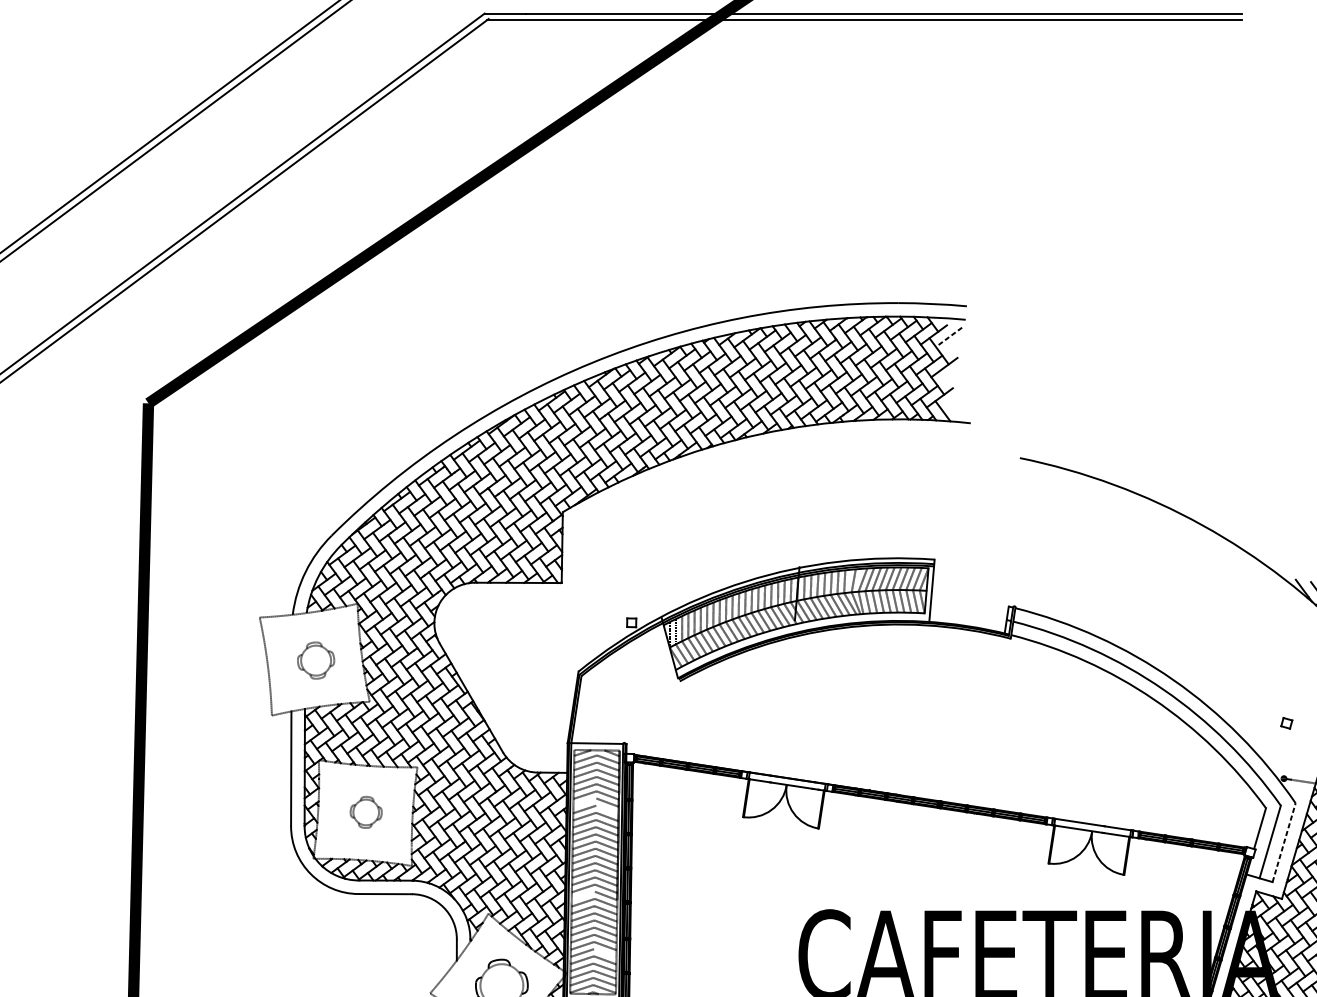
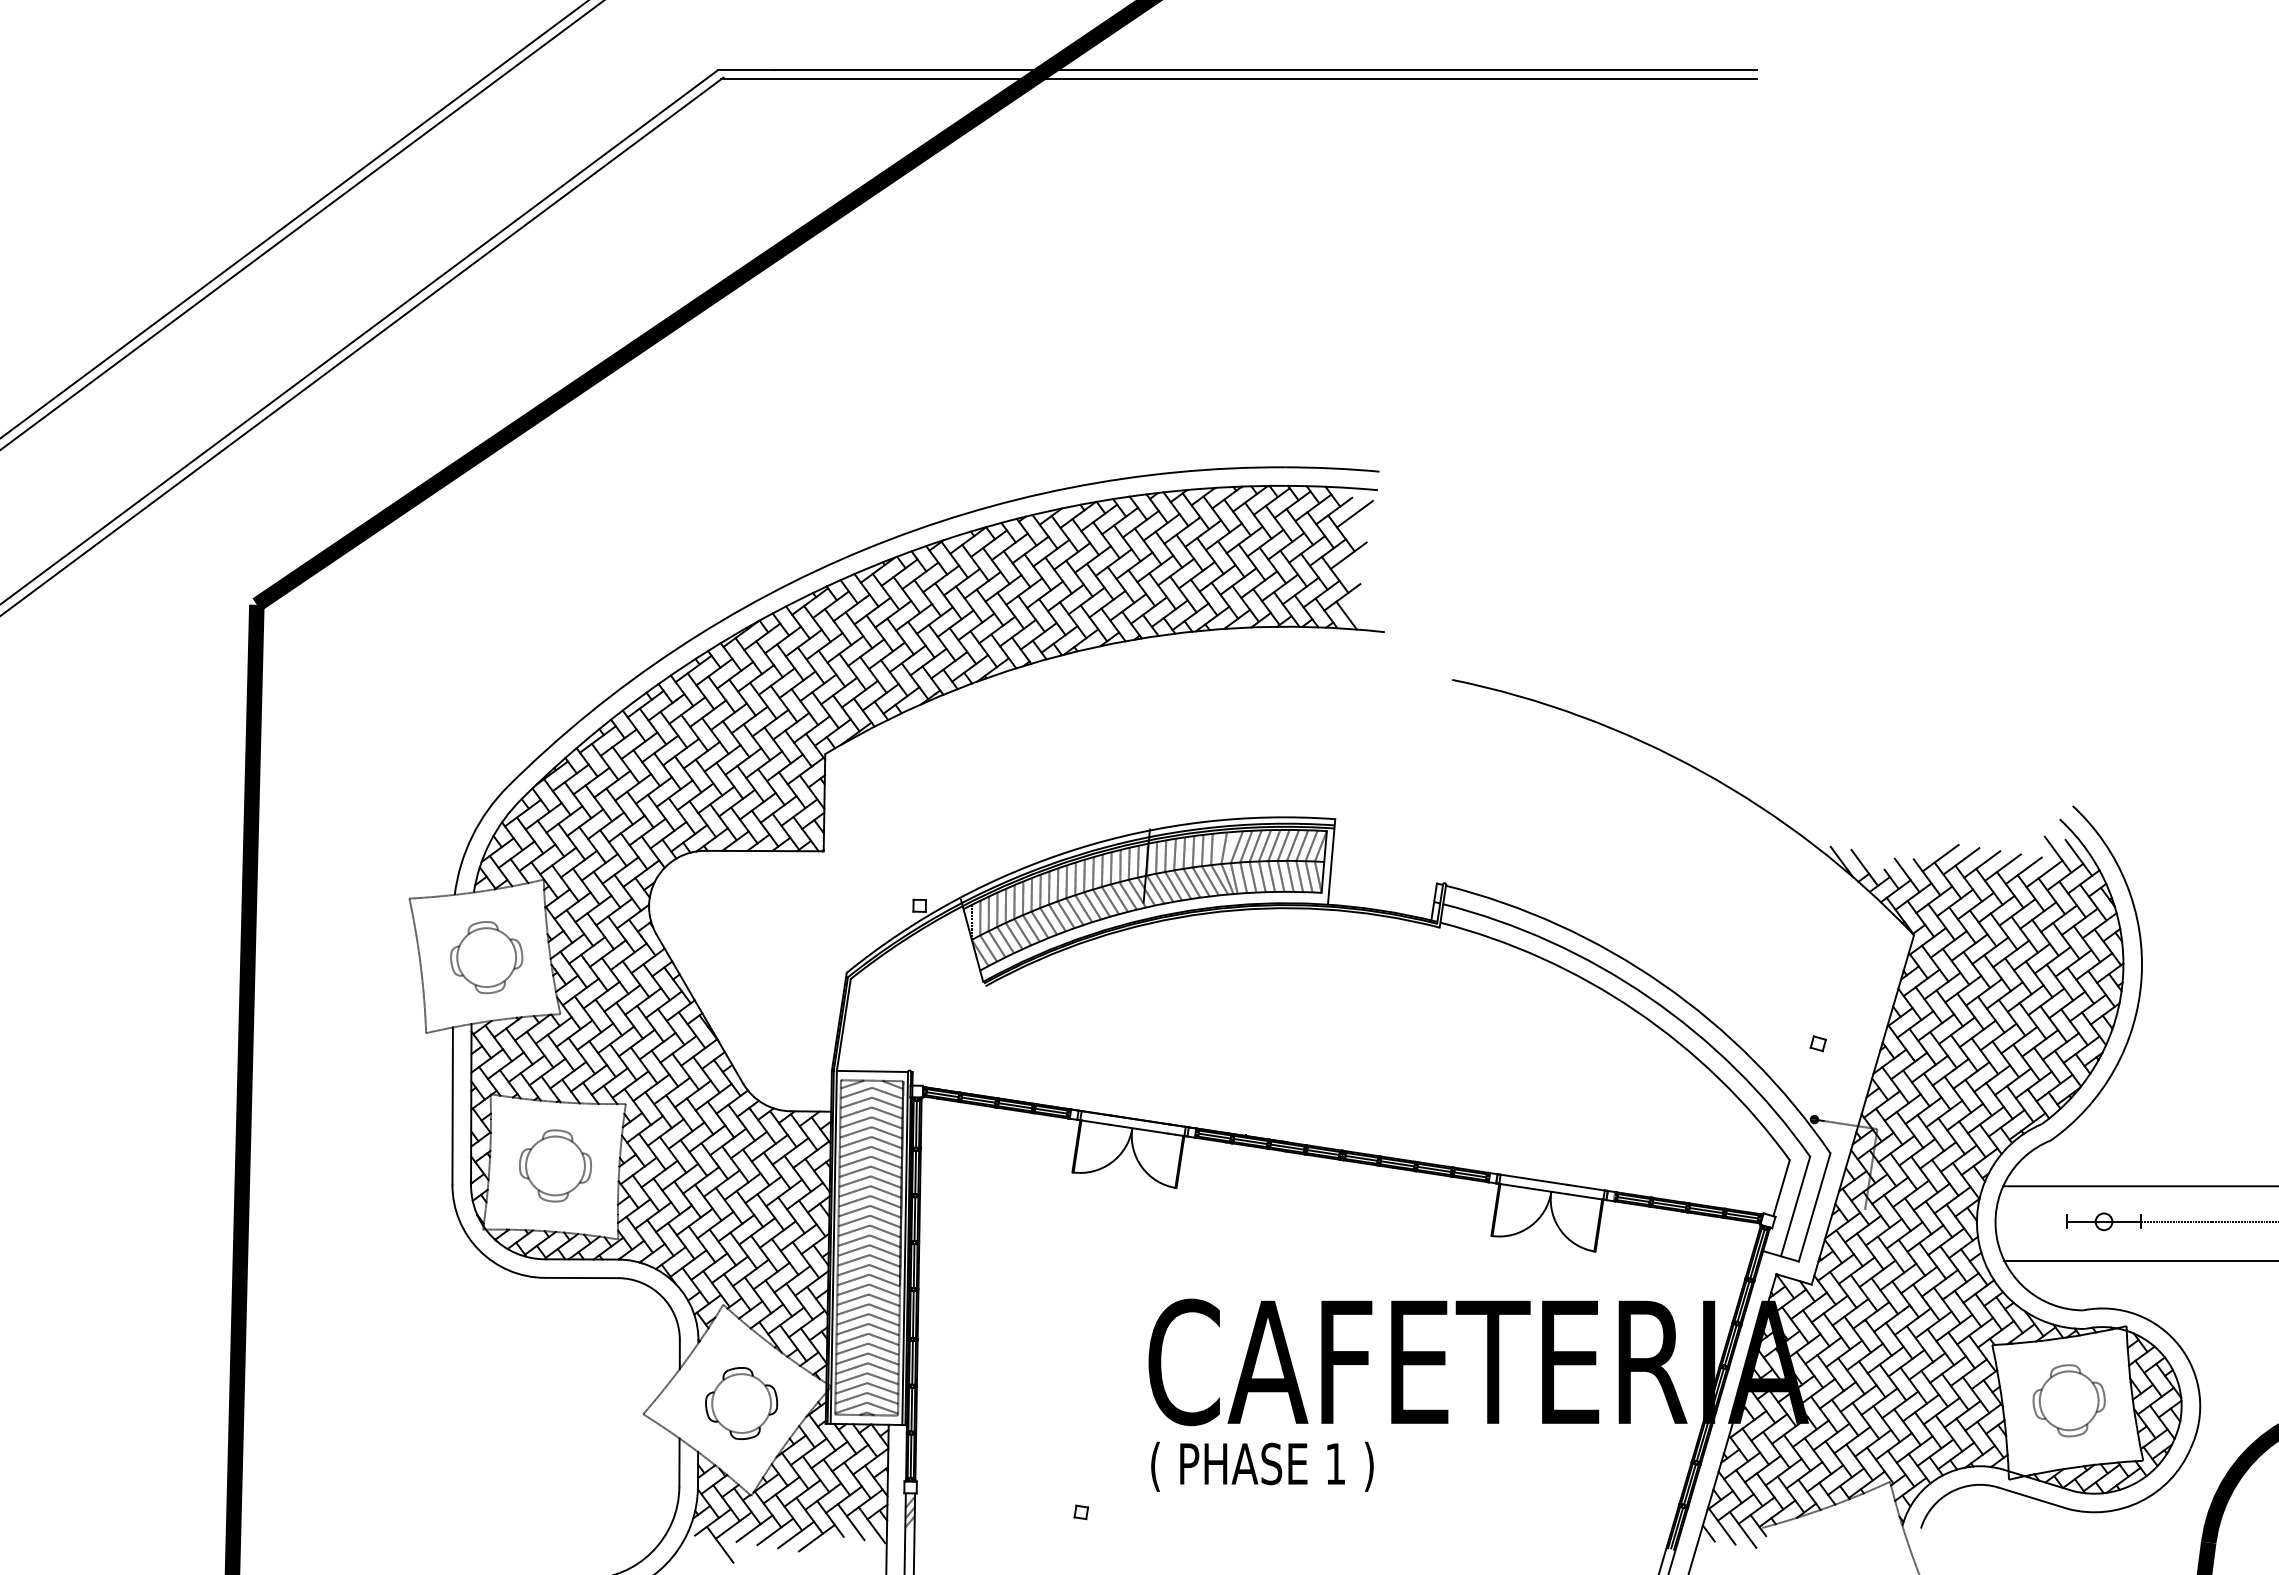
line: (948, 337) -> (1354, 514), dashed -> solid
part: (315, 660) -> (486, 957), size x1.43
line: (584, 801) -> (855, 1151), added
line: (607, 809) -> (886, 1162), added
part: (366, 812) -> (555, 1165), size x1.67
line: (1284, 841) -> (1814, 1206), dashed -> solid
line: (583, 895) -> (853, 1279), added
line: (605, 952) -> (883, 1358), added

